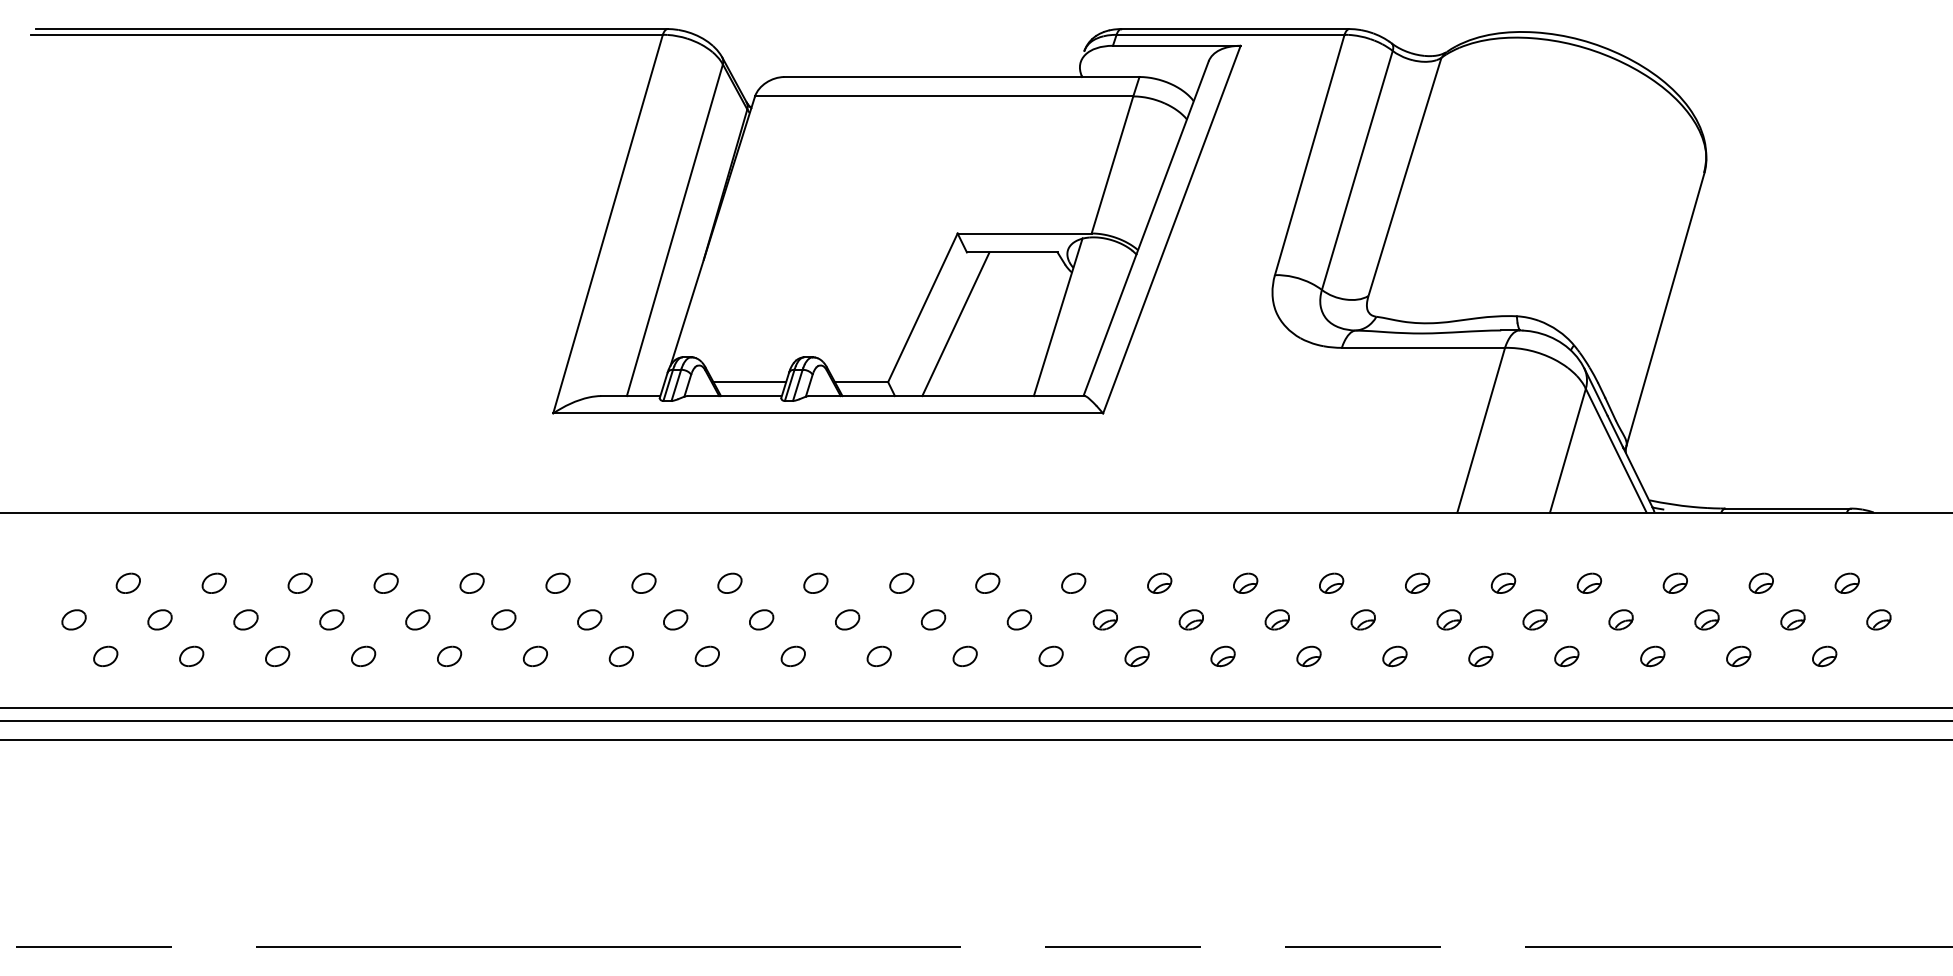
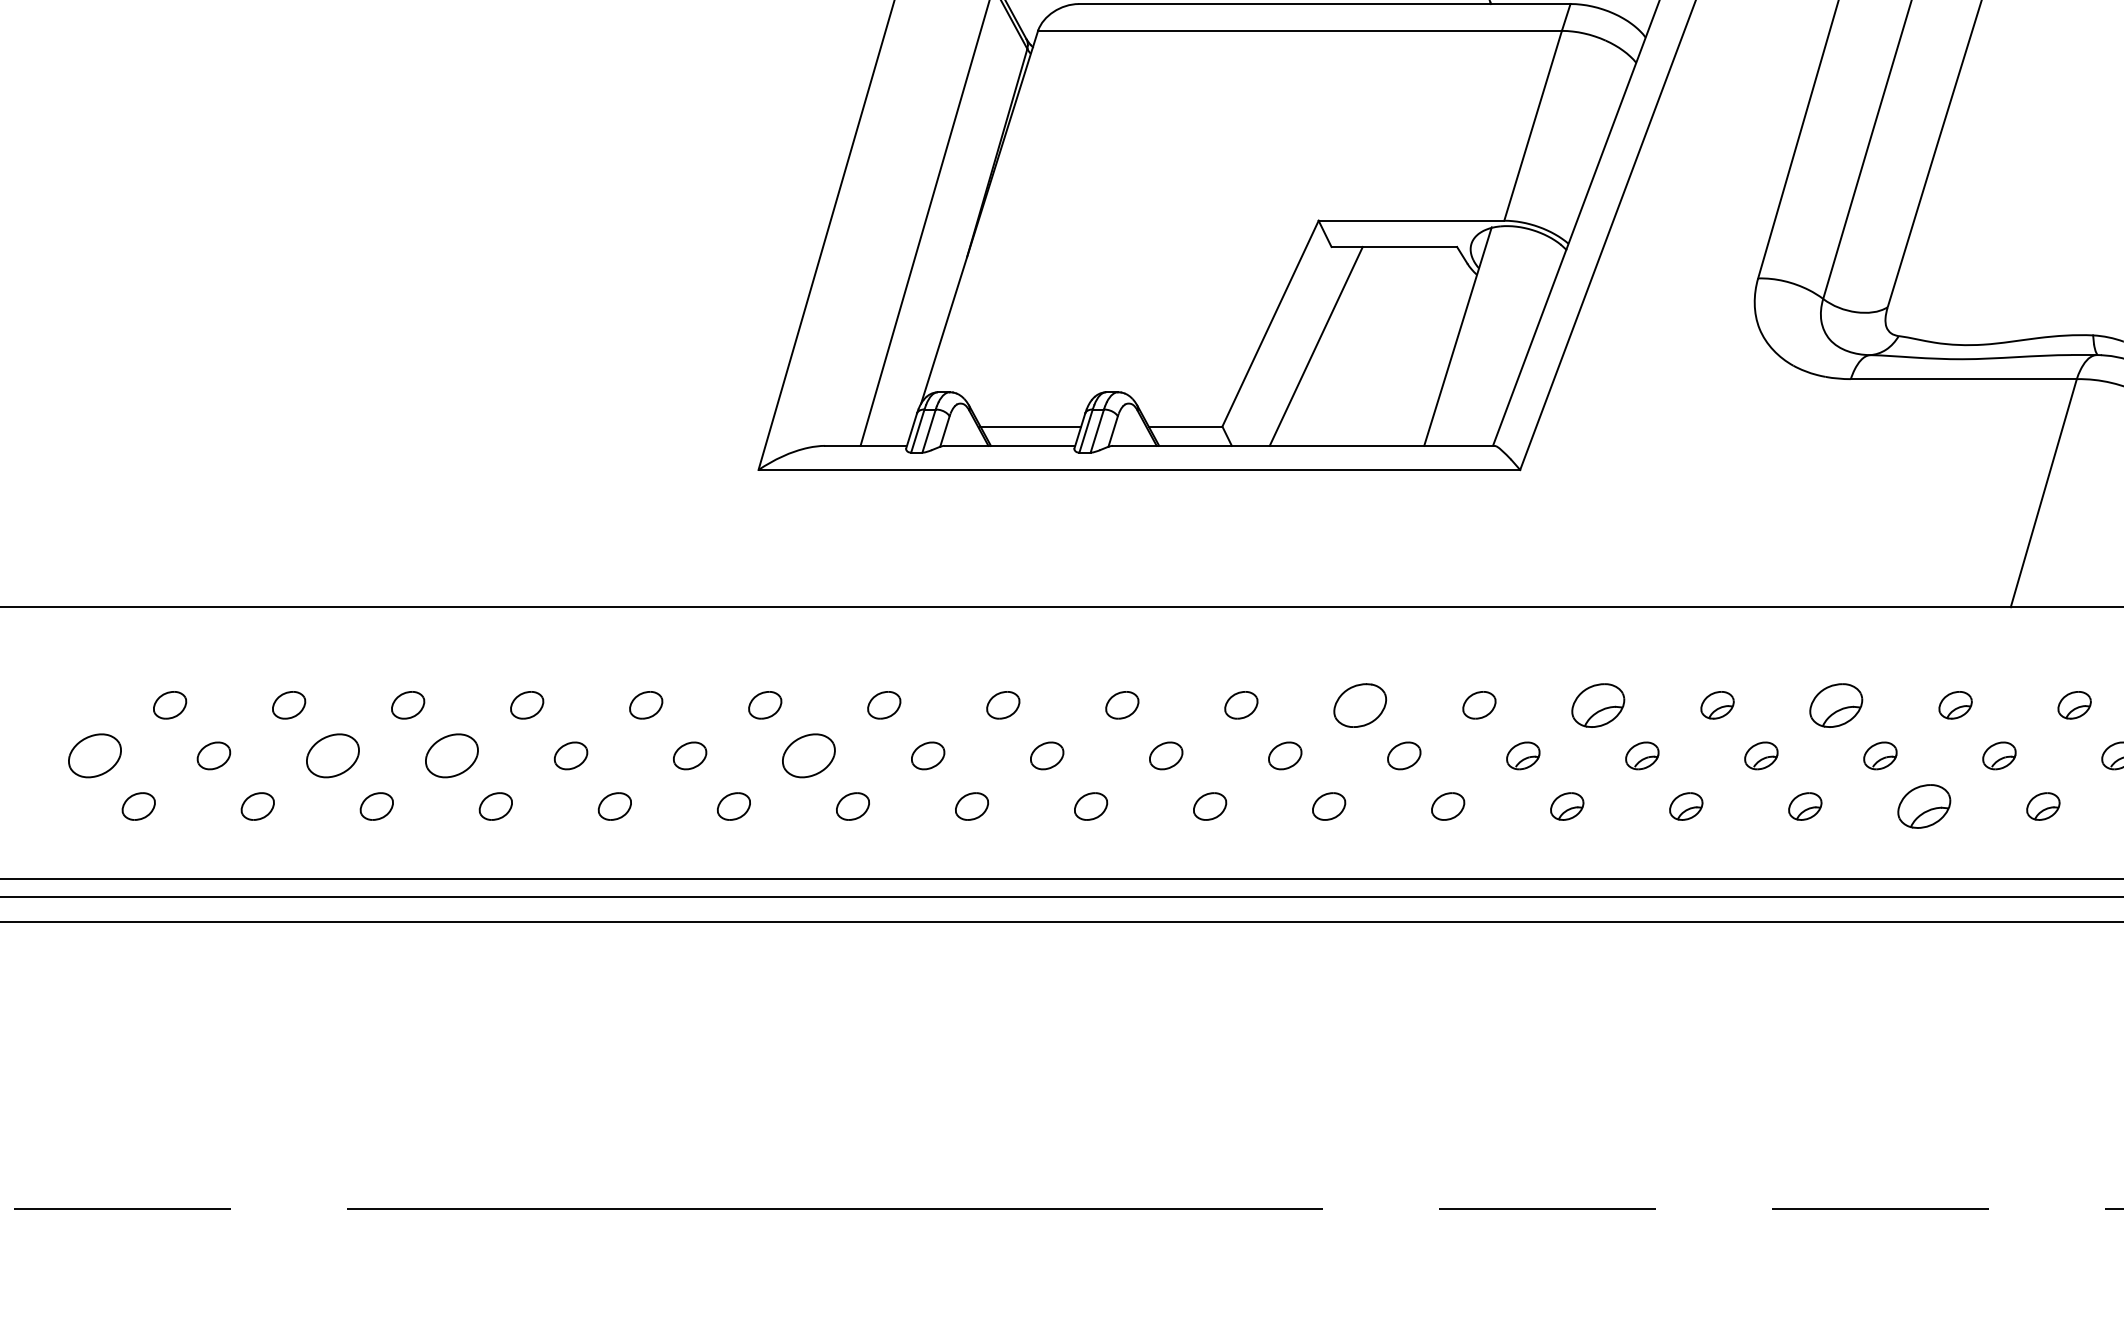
part: (987, 582) -> (1360, 704), size x1.6
part: (1159, 582) -> (1598, 704), size x1.6
part: (1331, 582) -> (1836, 704), size x1.6
part: (73, 619) -> (94, 755), size x1.6
part: (245, 619) -> (332, 755), size x1.6
part: (331, 619) -> (451, 755), size x1.6
part: (589, 619) -> (808, 755), size x1.6
part: (1394, 656) -> (1923, 806), size x1.6

